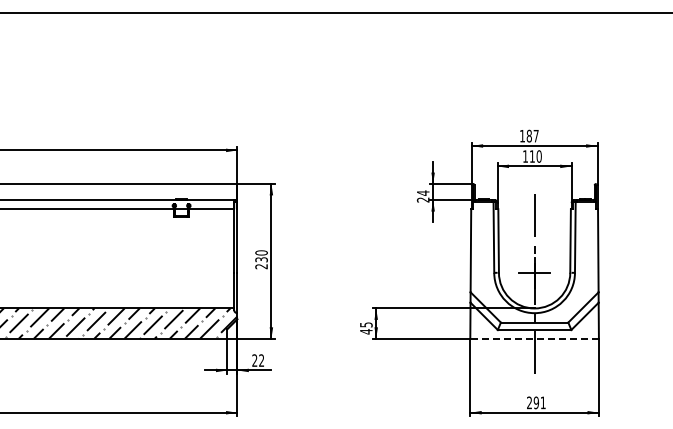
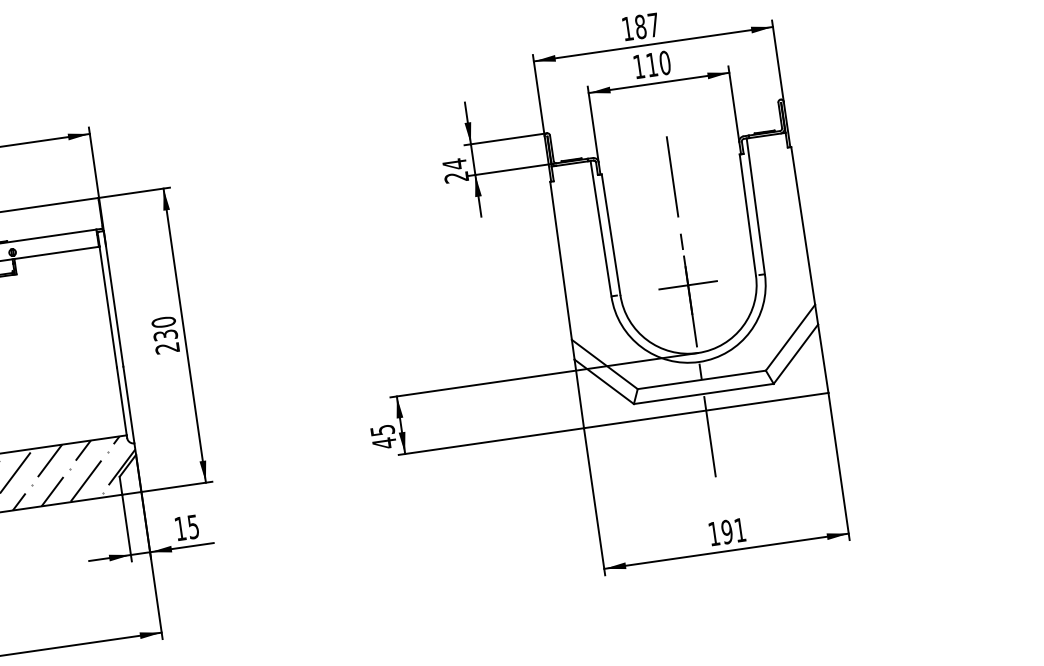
line: (534, 338) -> (705, 410), dashed -> solid
text: (258, 360) -> (187, 527), 22 -> 15
text: (529, 402) -> (713, 533), 291 -> 191

